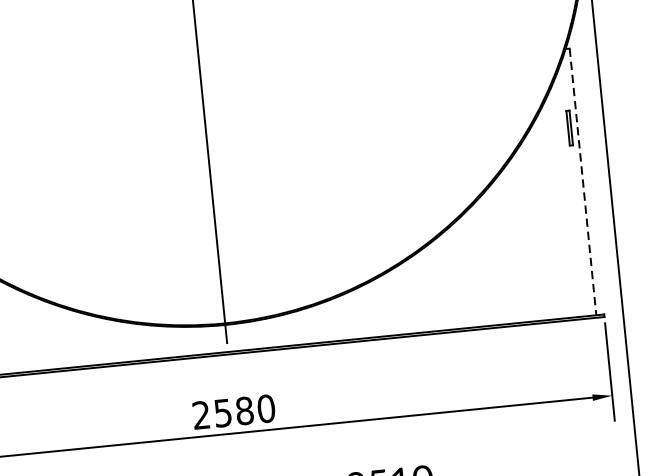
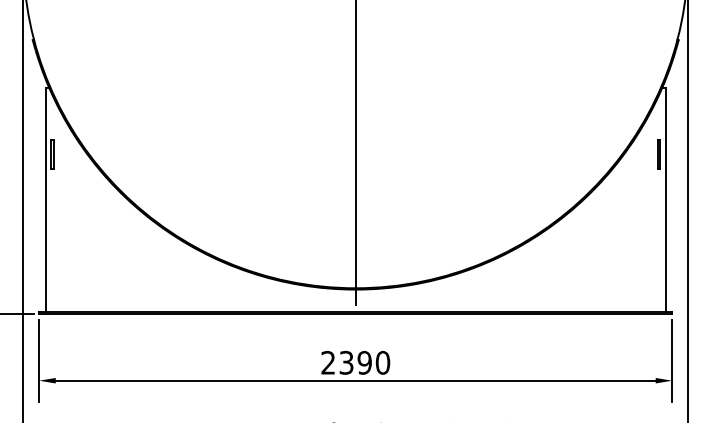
line: (582, 182) -> (665, 200), dashed -> solid
text: (233, 411) -> (355, 362), 2580 -> 2390

